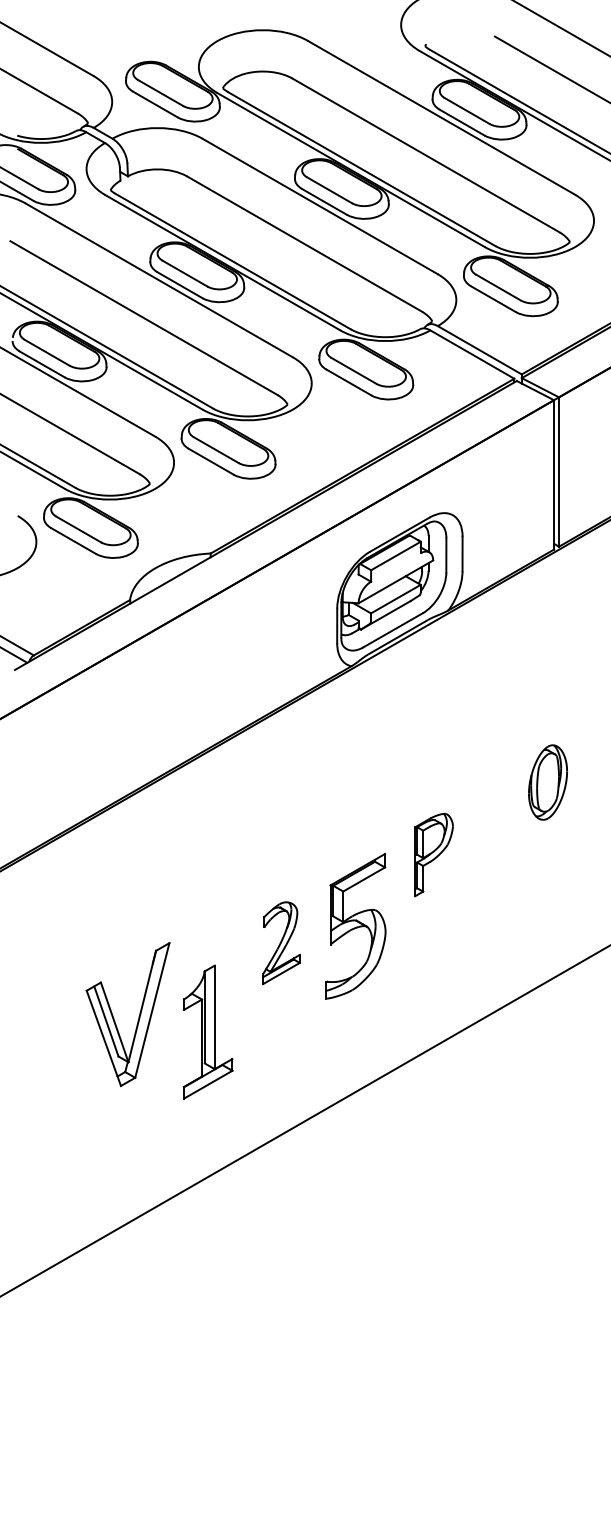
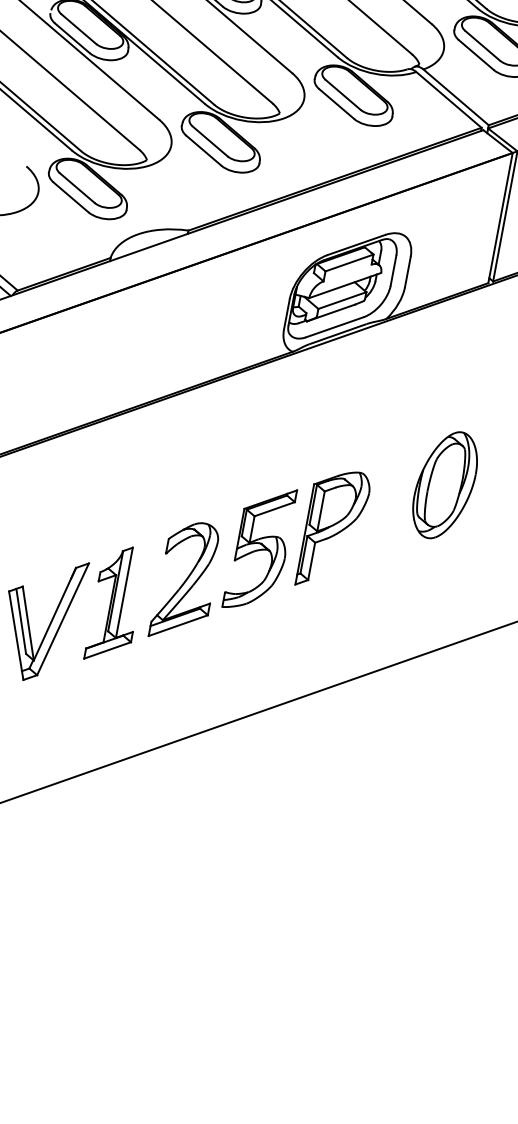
part: (547, 782) -> (444, 485), size x1.67
part: (433, 854) -> (333, 529), size x1.67
part: (355, 926) -> (259, 548), moved
part: (281, 943) -> (186, 582), size x1.67
part: (207, 1031) -> (115, 603), moved

